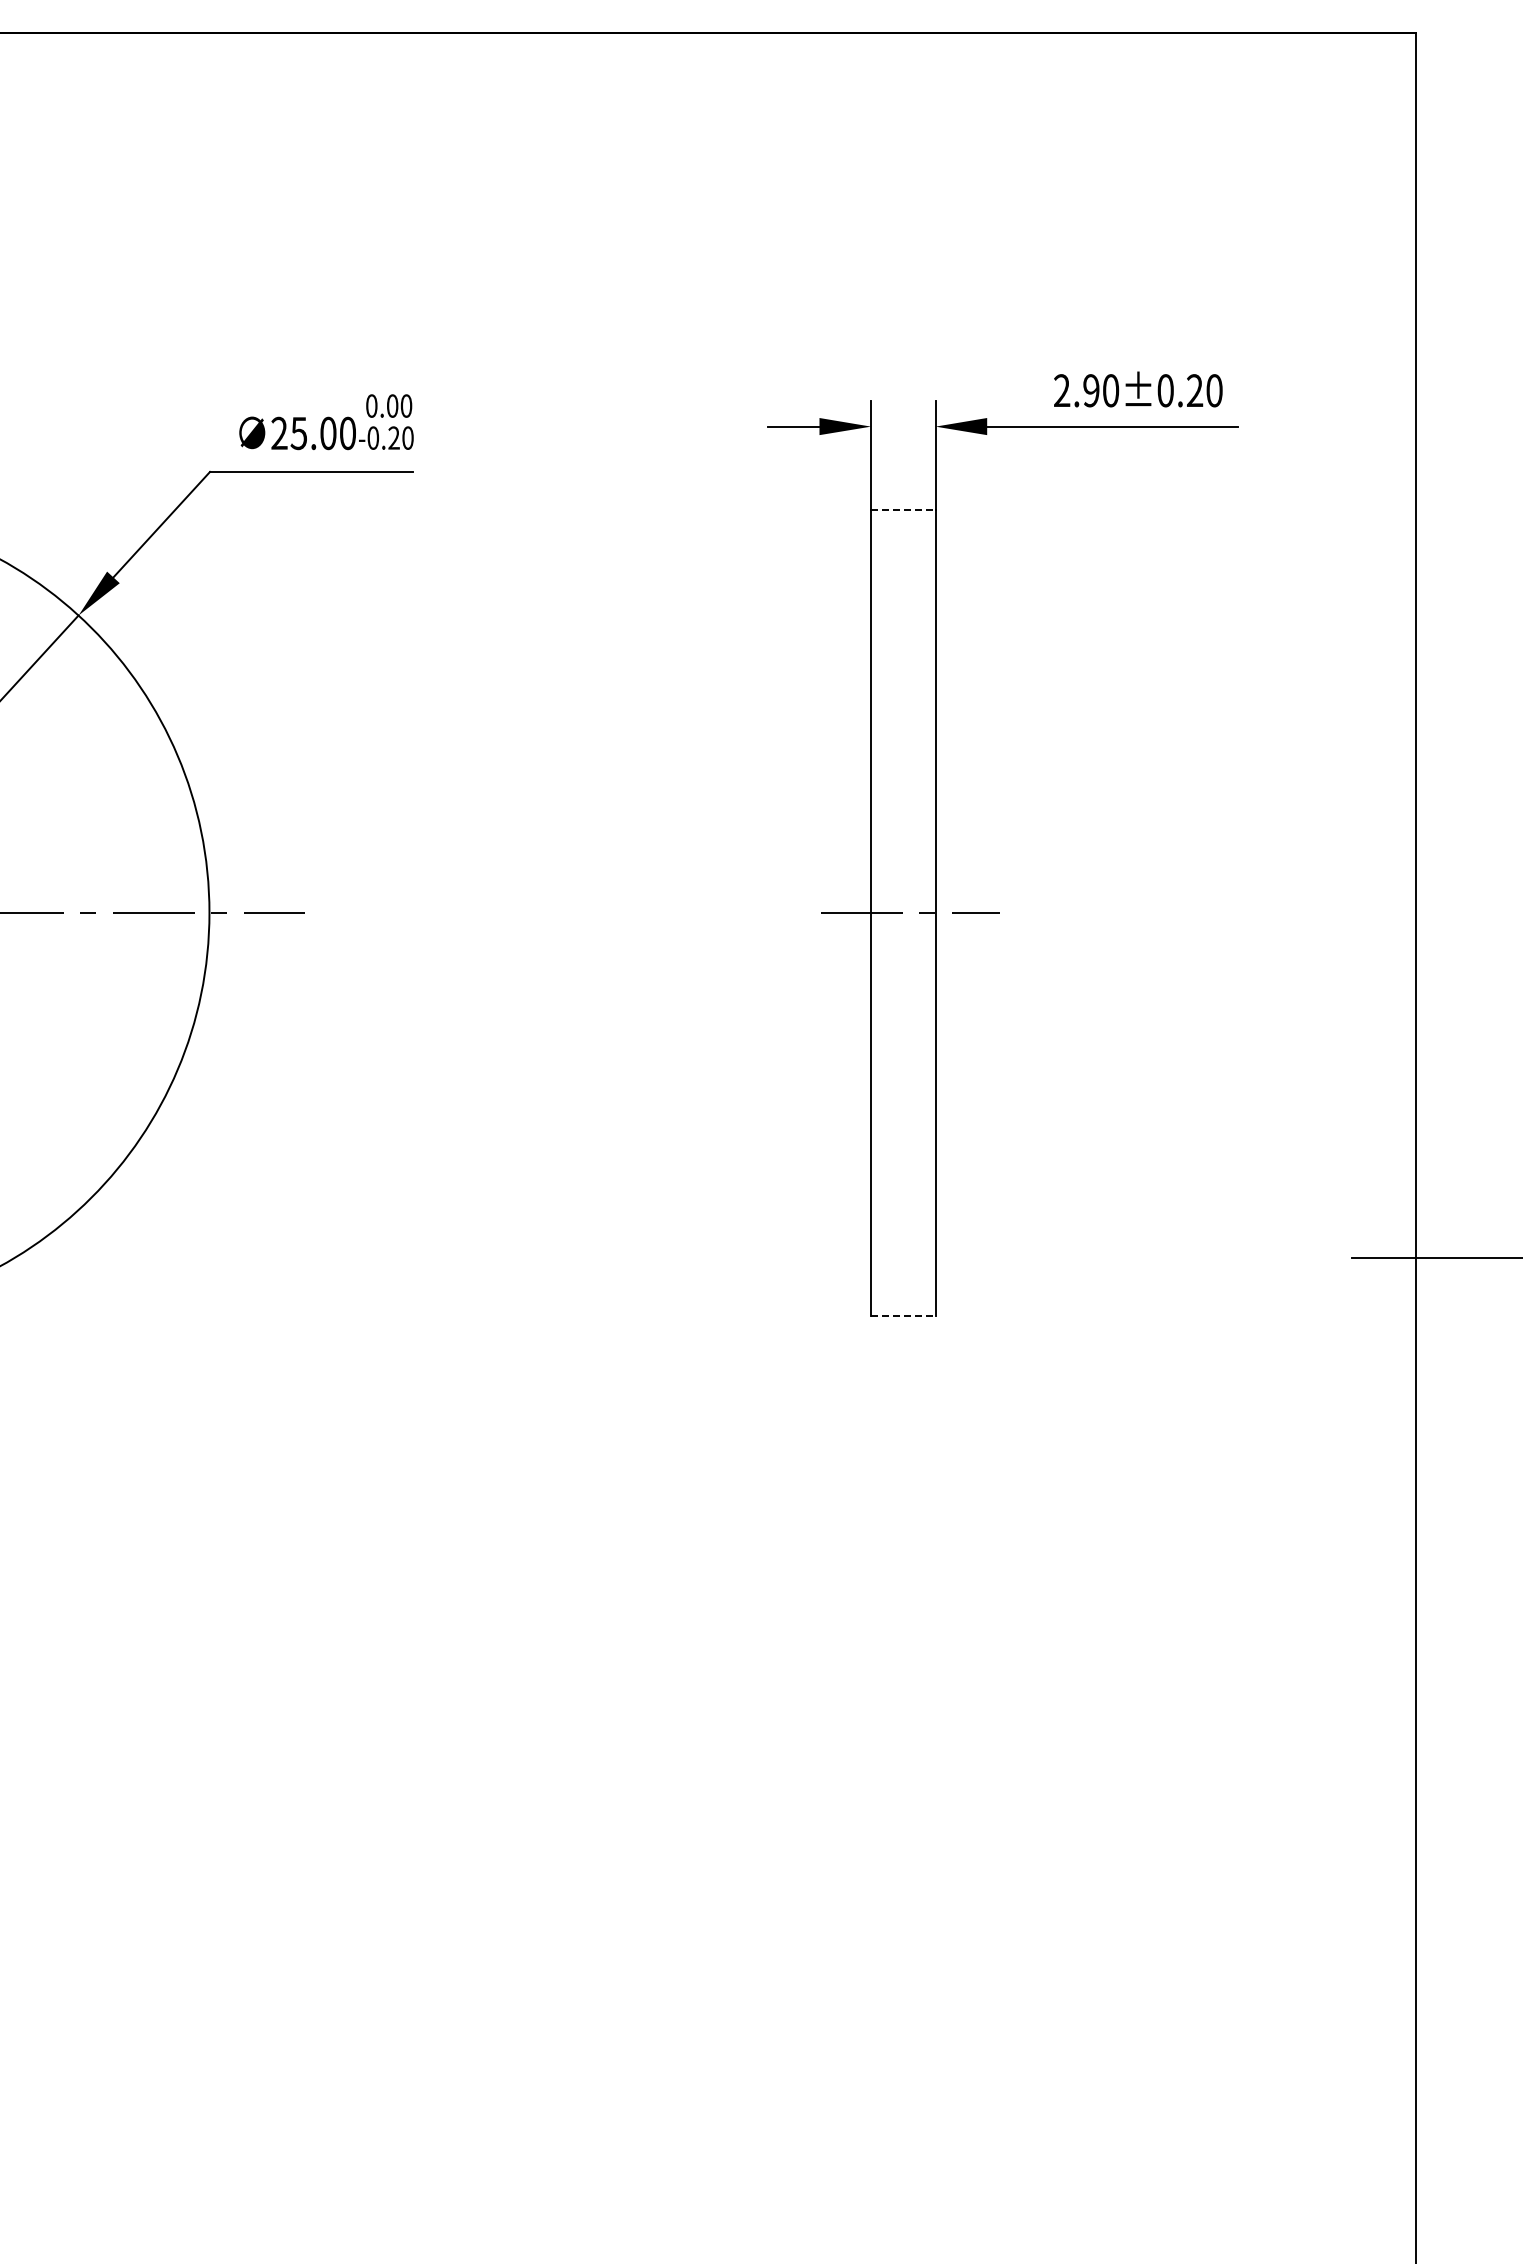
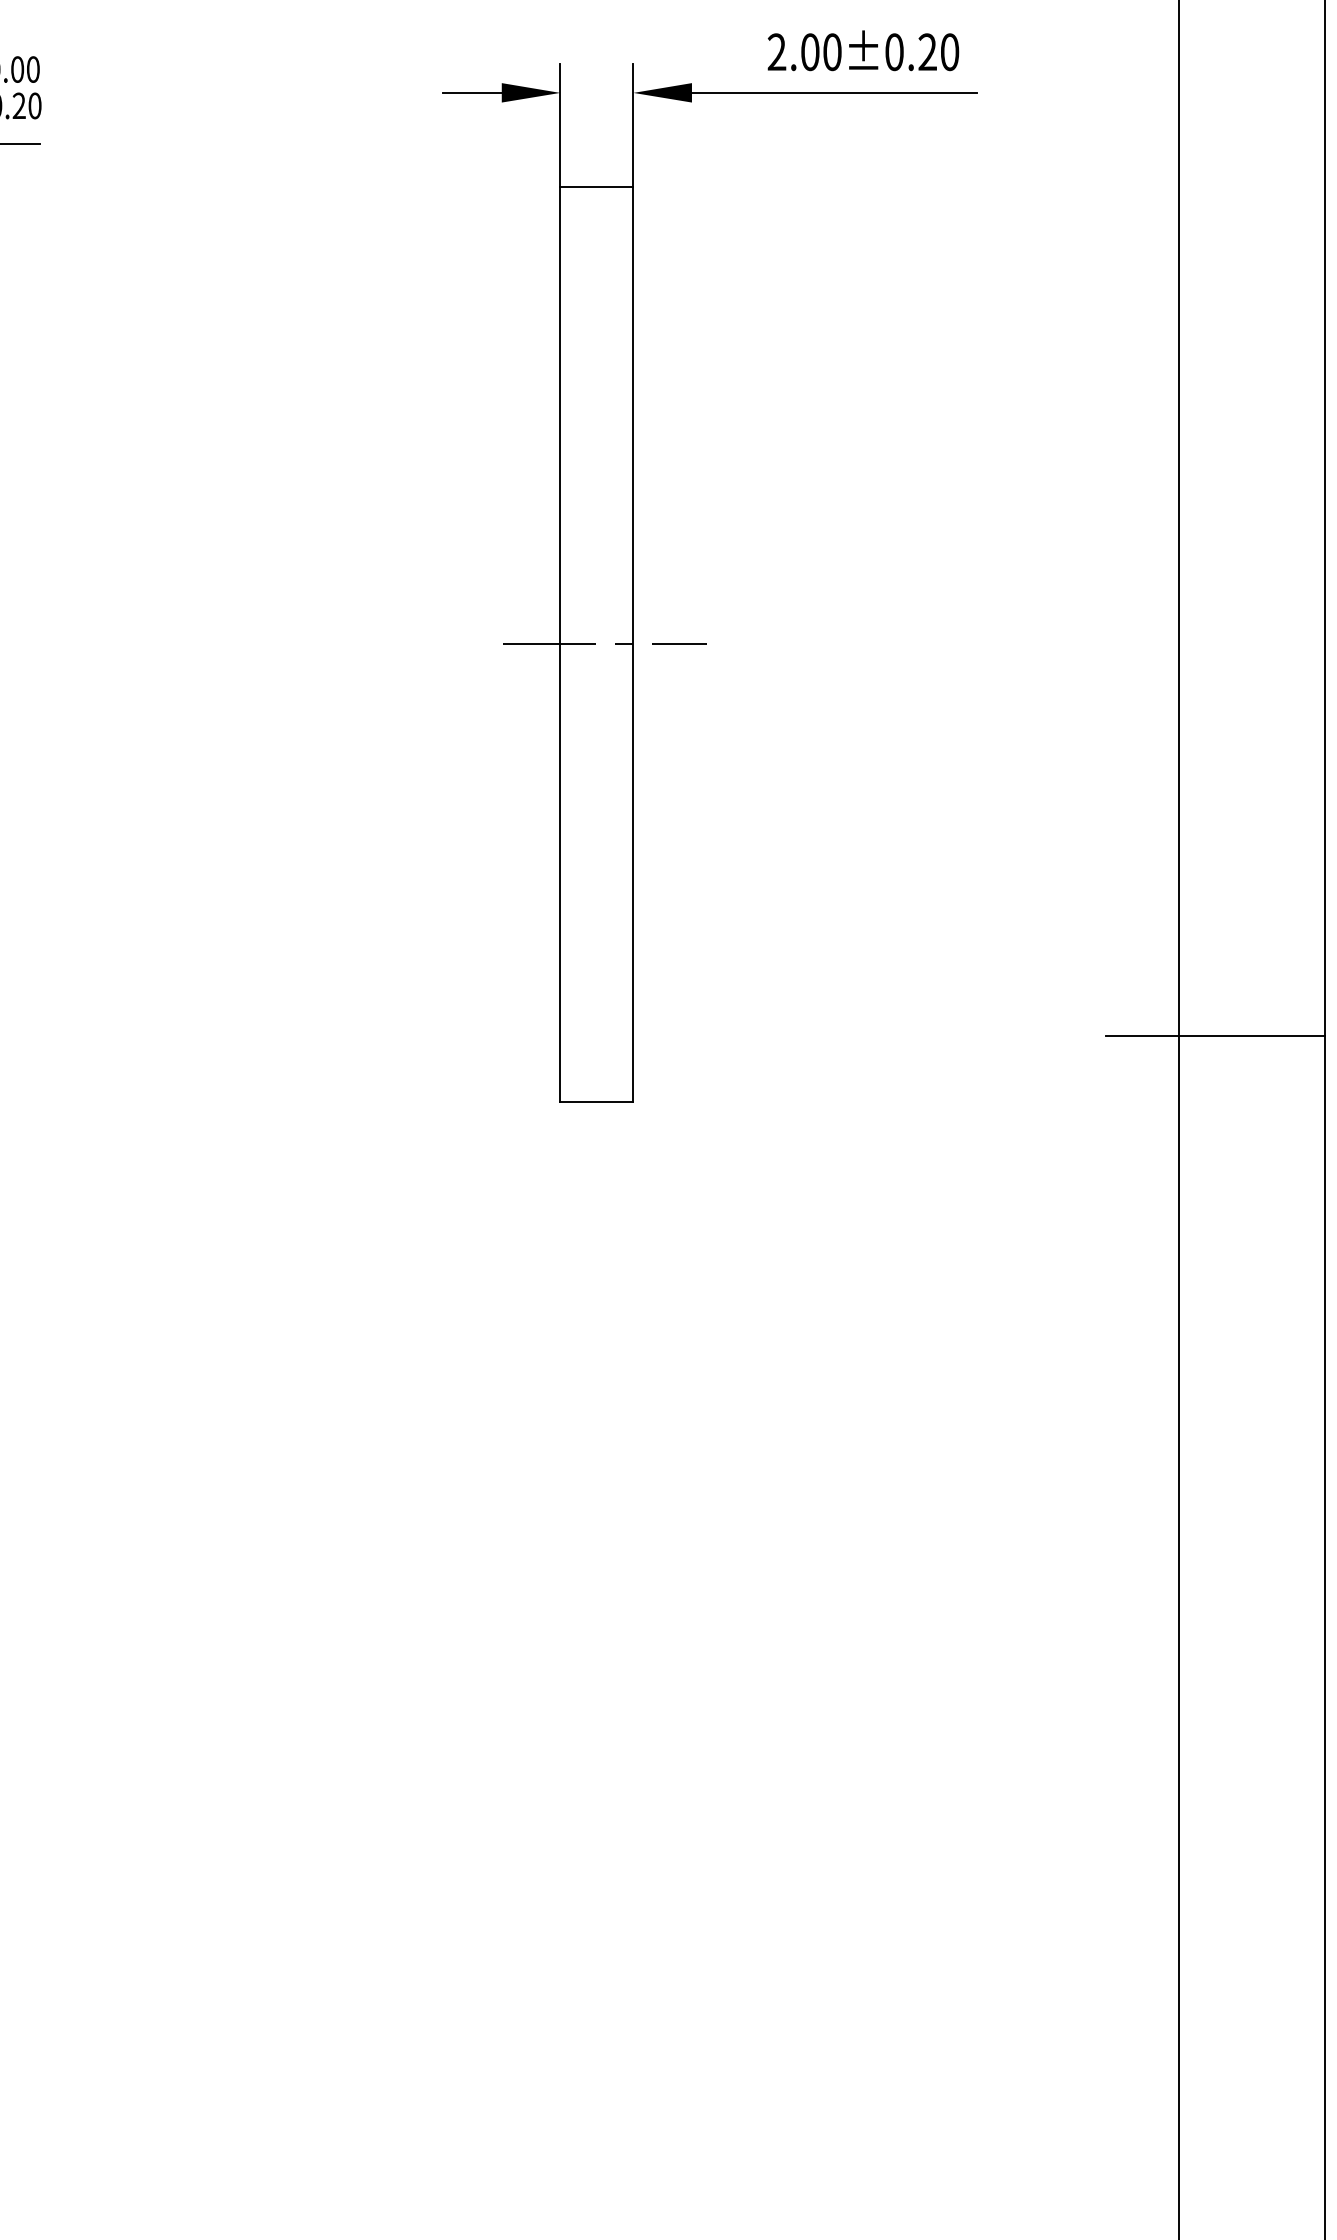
text: (1091, 390) -> (810, 51), 2.90±0.20 -> 2.00±0.20
line: (903, 509) -> (597, 186), dashed -> solid
line: (903, 1315) -> (597, 1101), dashed -> solid

